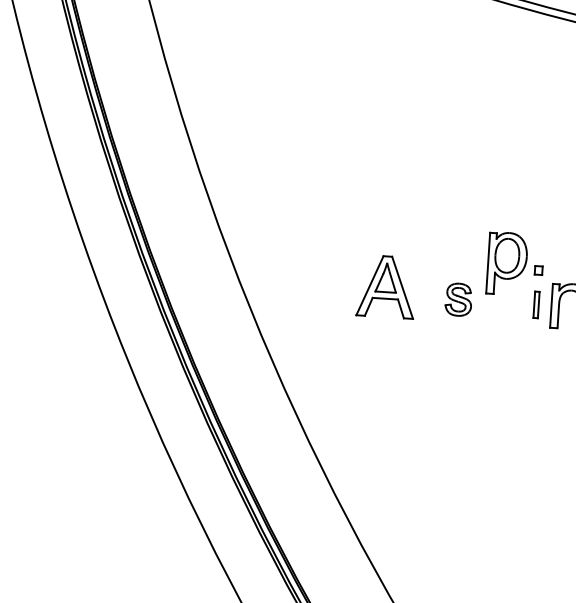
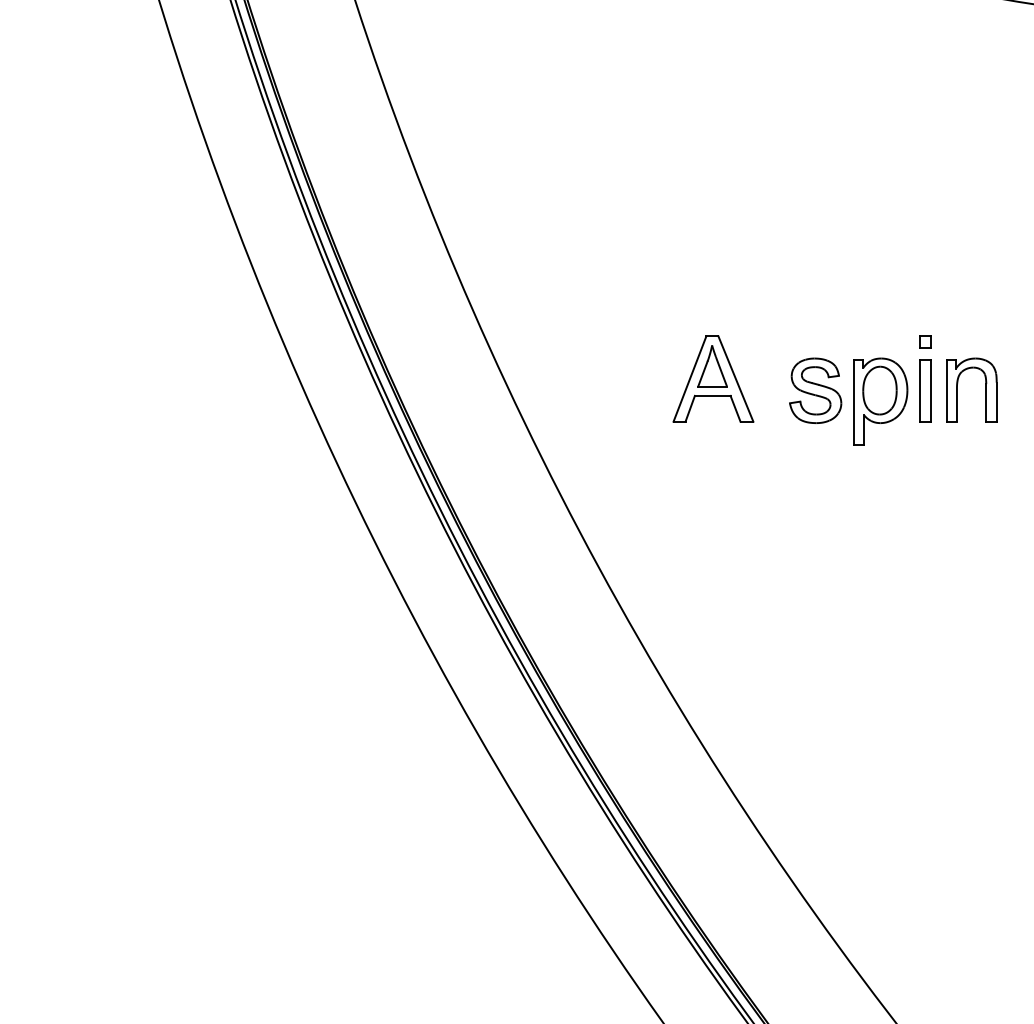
part: (507, 263) -> (880, 401), moved
part: (458, 299) -> (815, 390), size x1.43
part: (536, 304) -> (925, 390), size x1.67

